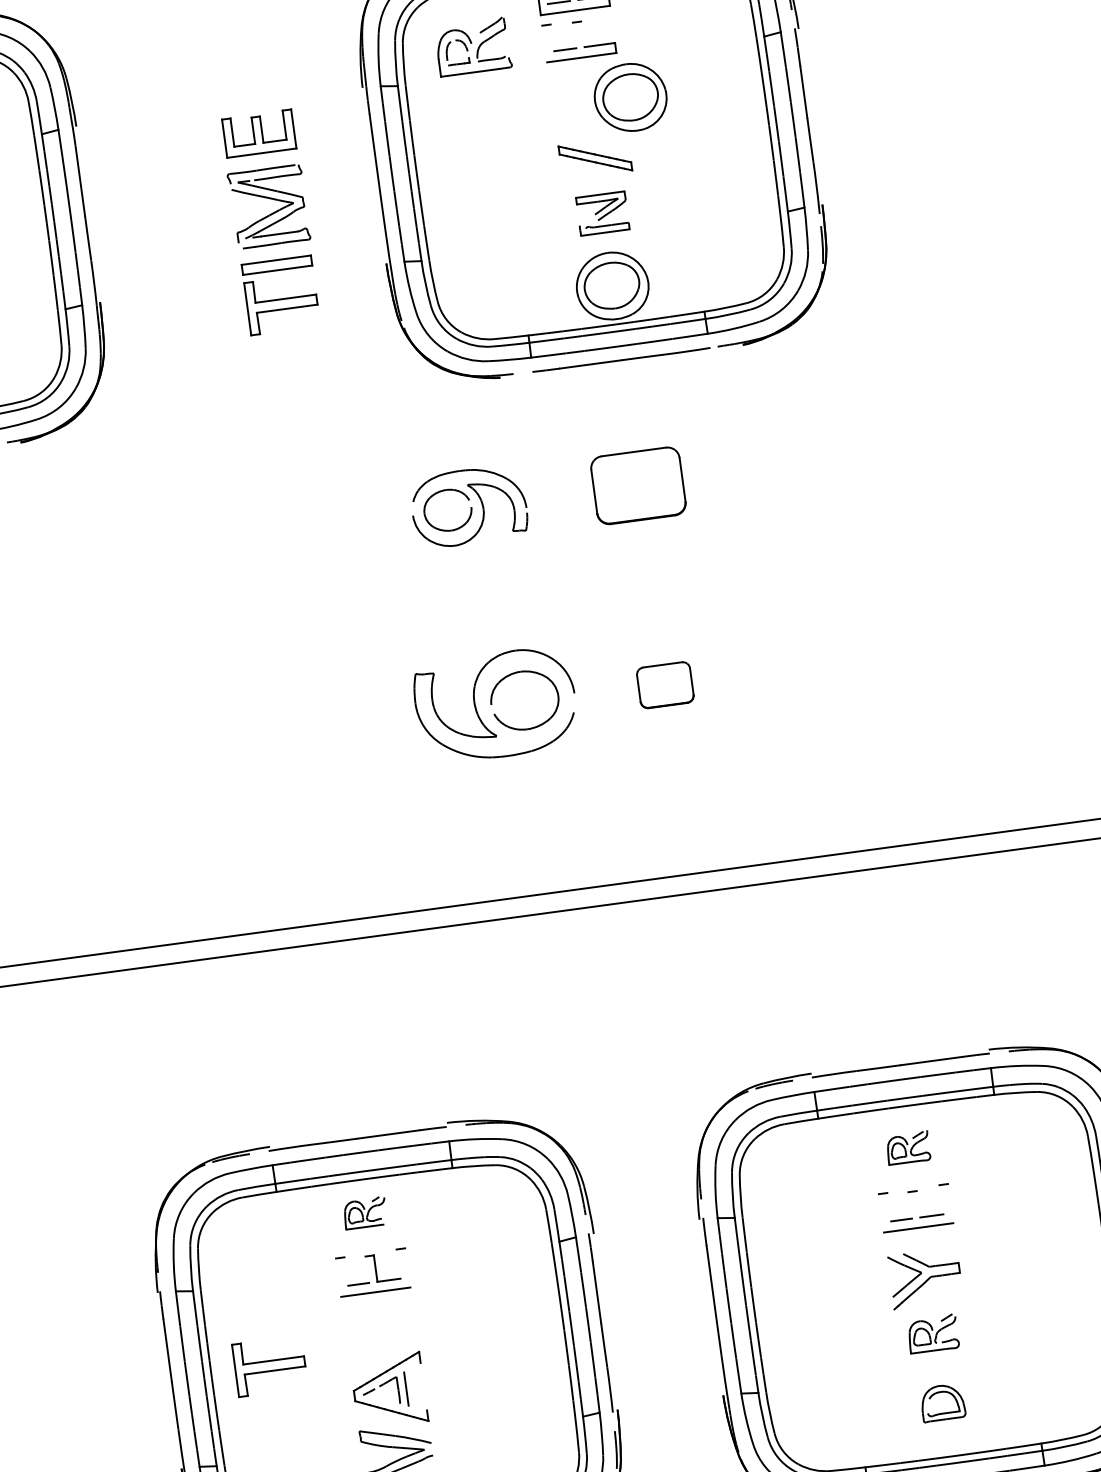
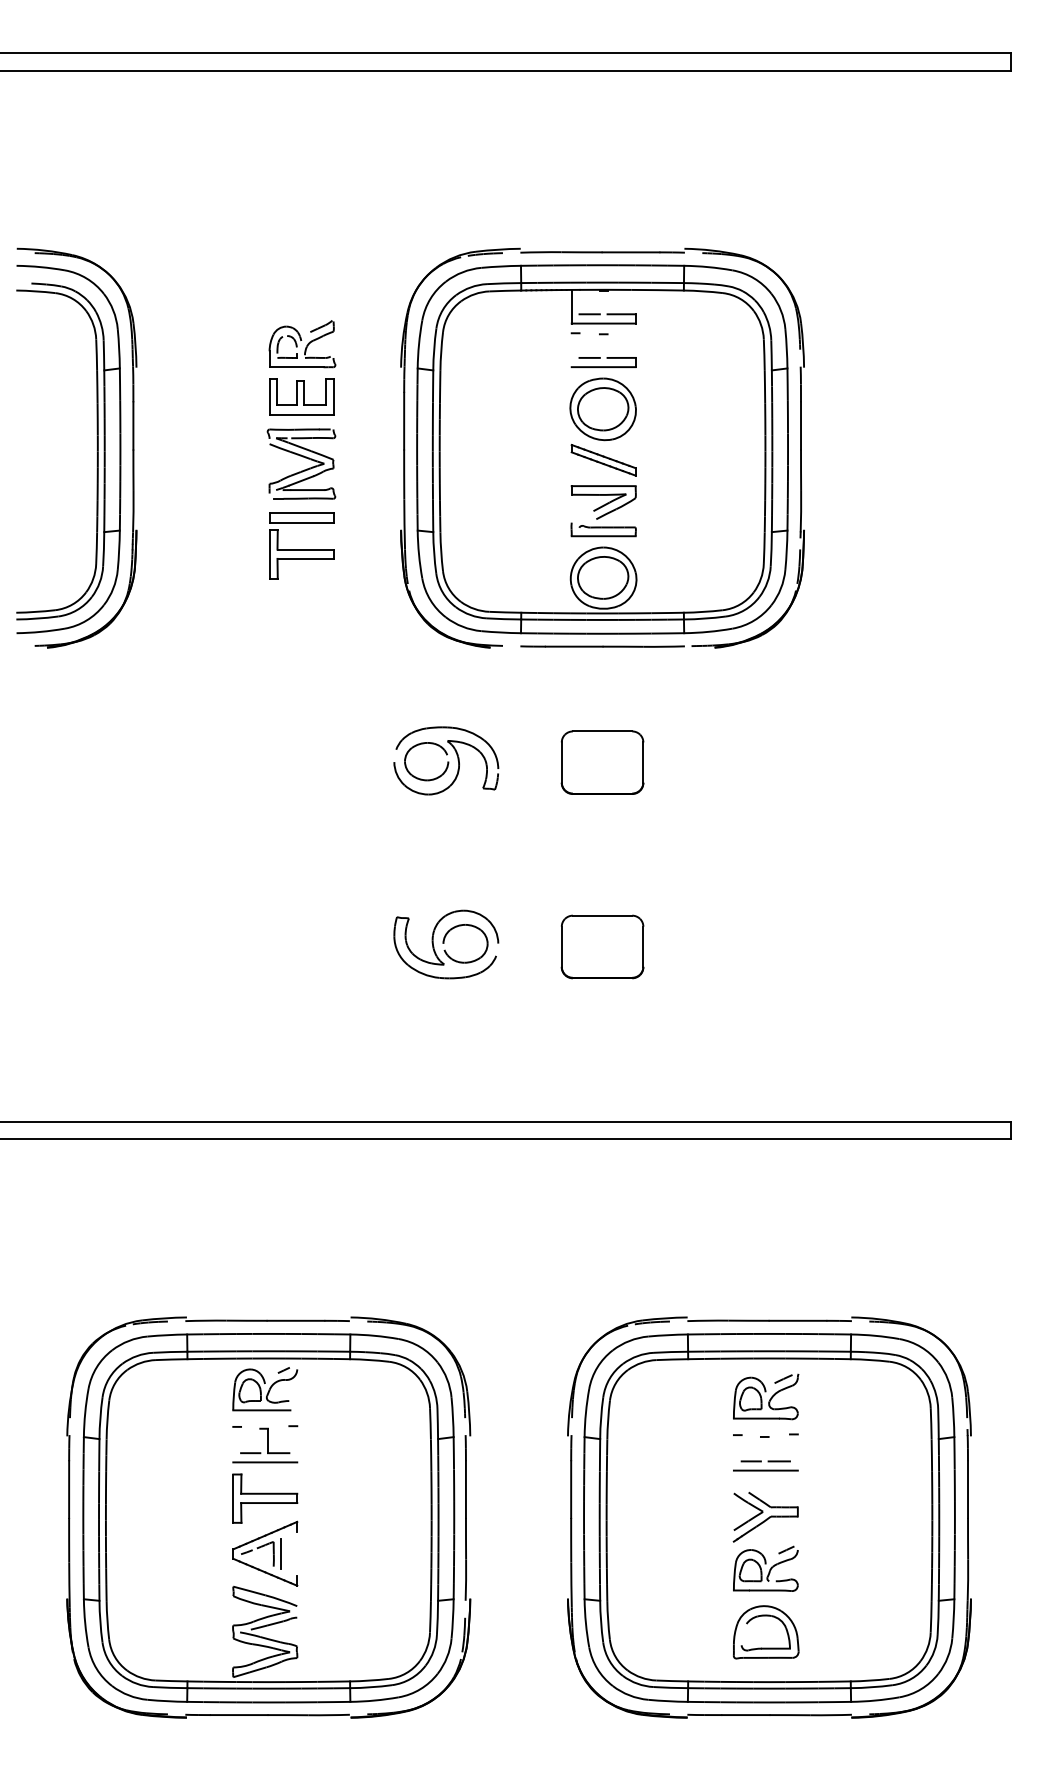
part: (473, 47) -> (302, 344), moved
part: (629, 97) -> (602, 409), moved
part: (602, 213) -> (603, 511), size x1.43
part: (665, 684) -> (602, 946), size x1.67
part: (496, 705) -> (446, 944), size x0.71
part: (908, 1147) -> (766, 1396), size x1.67
part: (365, 1213) -> (265, 1389), size x1.67
part: (932, 1333) -> (765, 1568), size x1.43
part: (270, 1366) -> (265, 1498), moved
part: (943, 1402) -> (766, 1632), size x1.67

